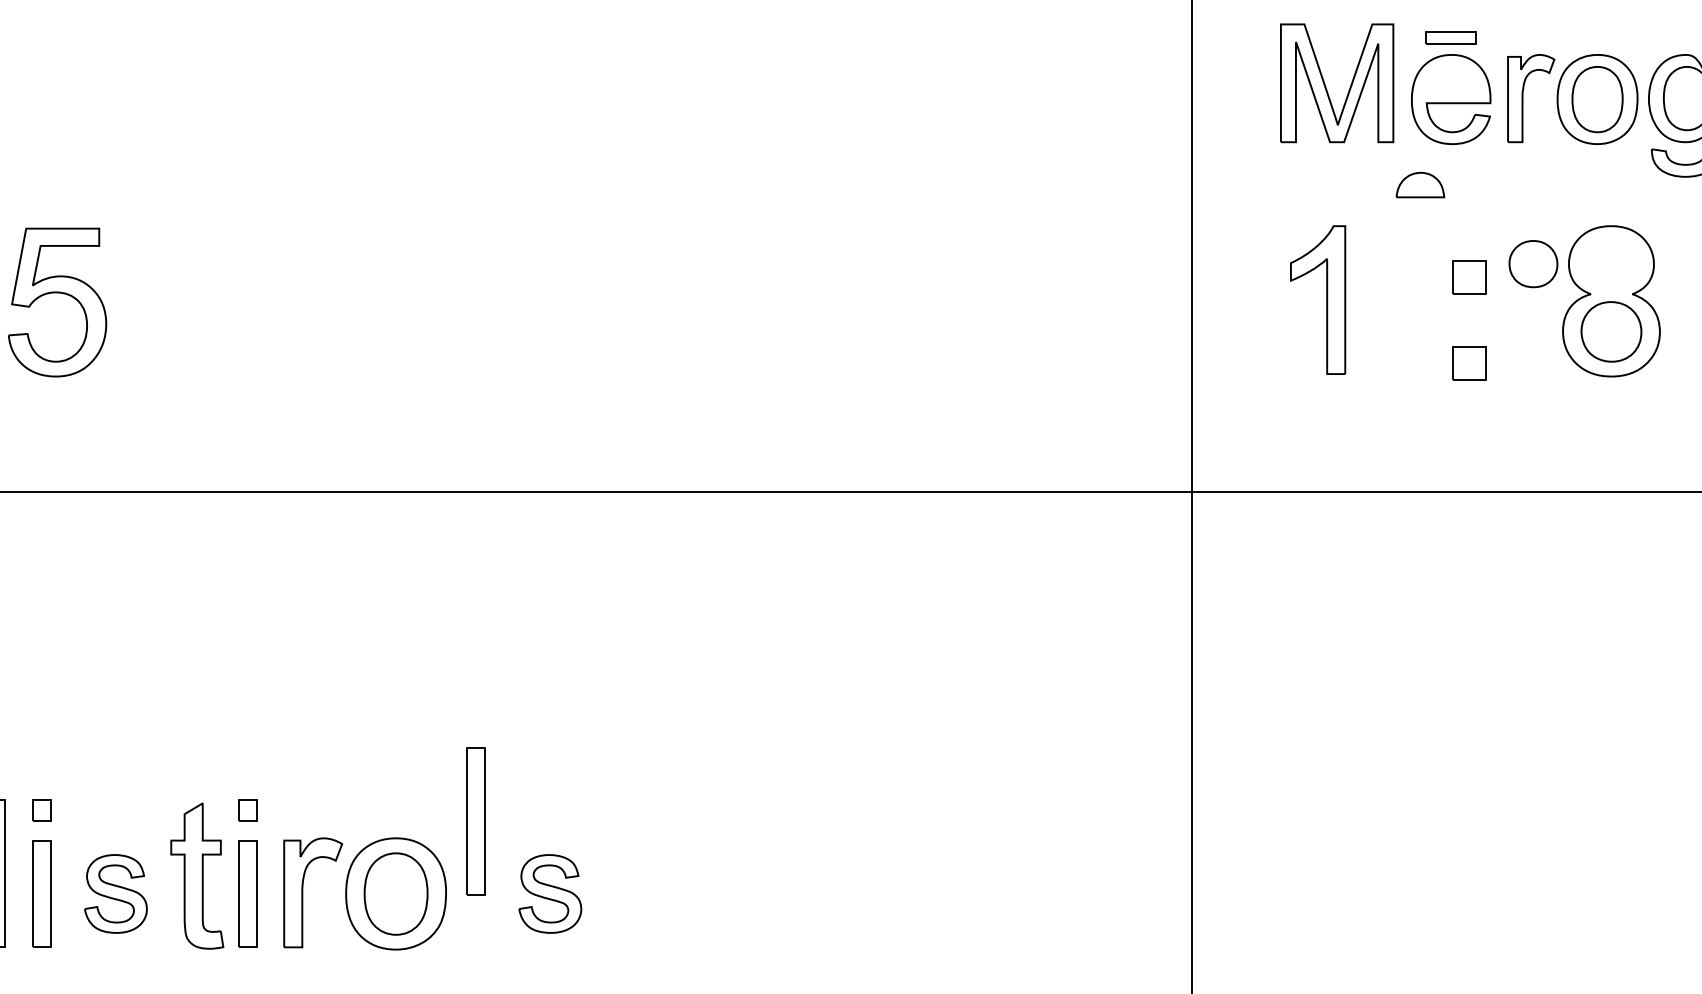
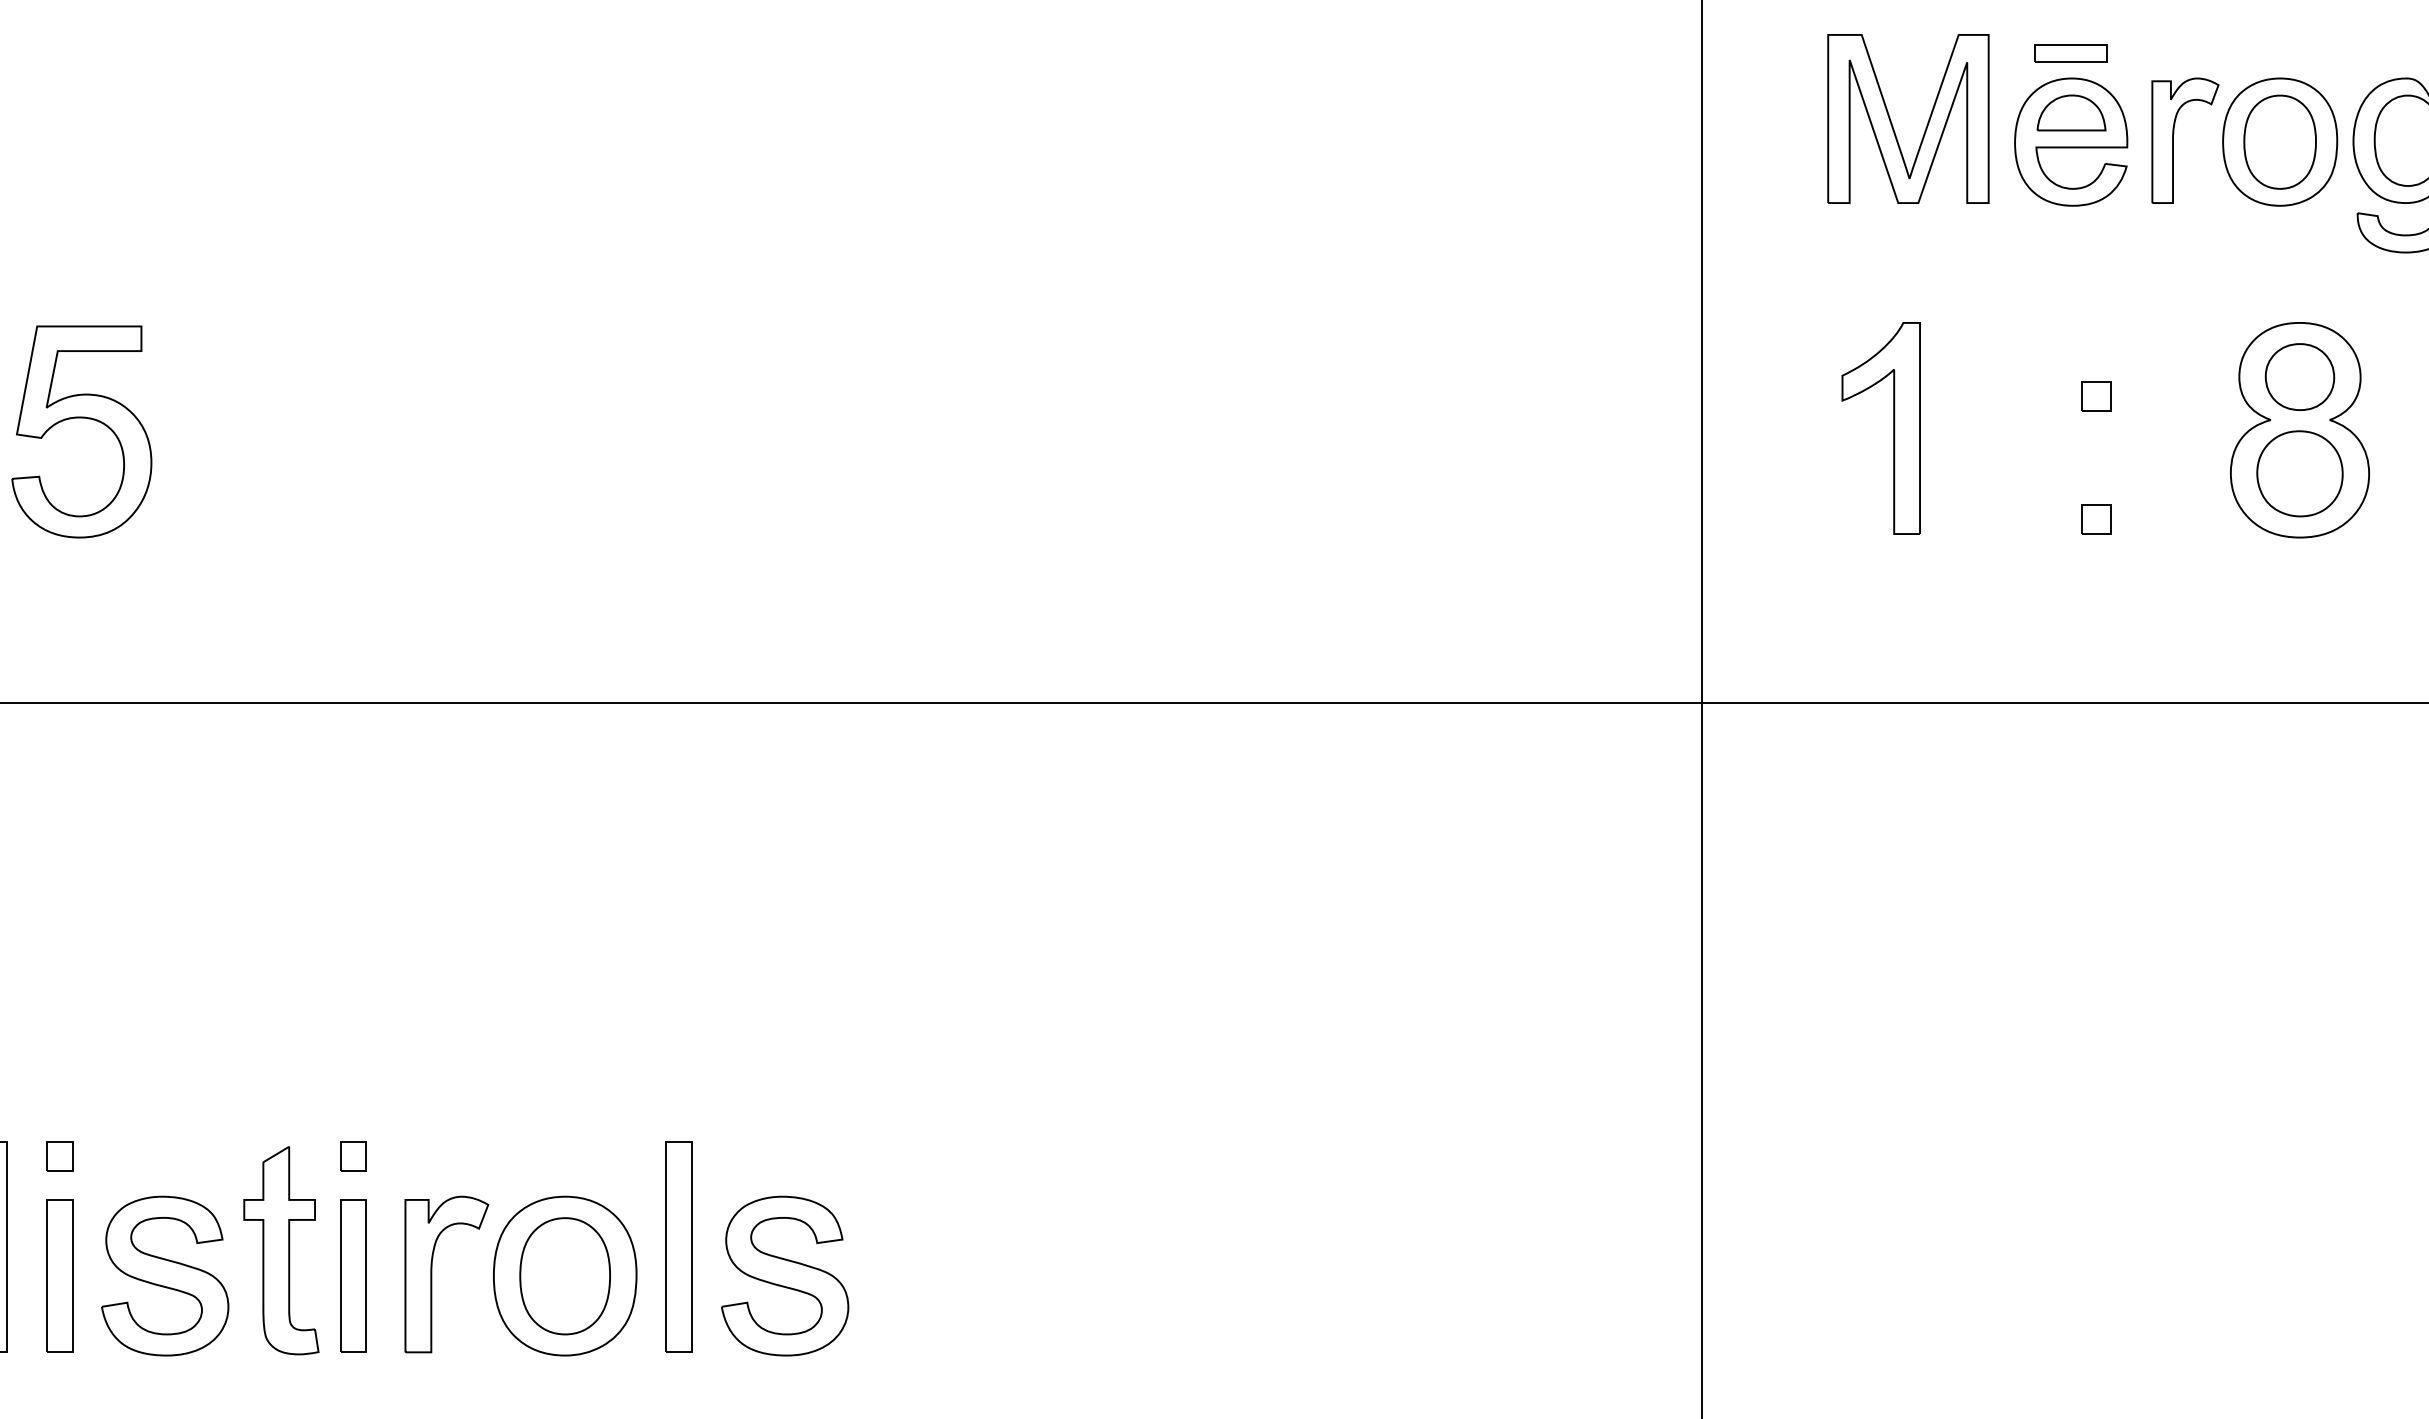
part: (1420, 185) -> (2071, 113), moved
part: (1533, 264) -> (2300, 377), moved
part: (1468, 277) -> (2095, 396), size x0.62
part: (1468, 363) -> (2095, 518), size x0.62
part: (475, 821) -> (678, 1246), moved
part: (115, 893) -> (164, 1275), size x1.43
part: (550, 893) -> (785, 1275), size x1.43

